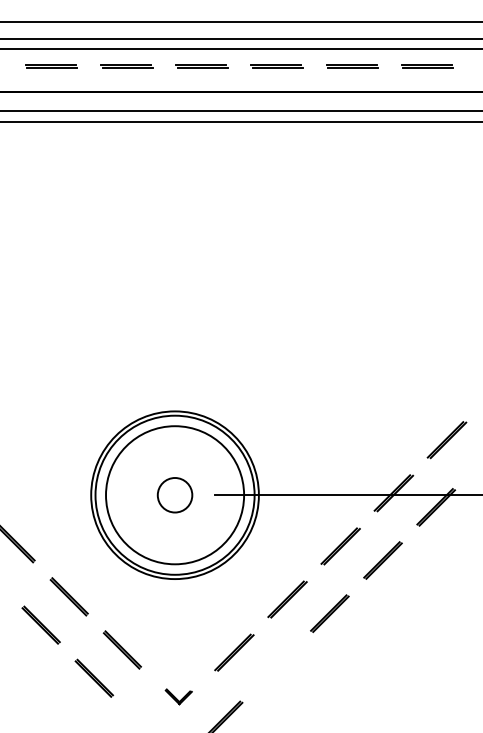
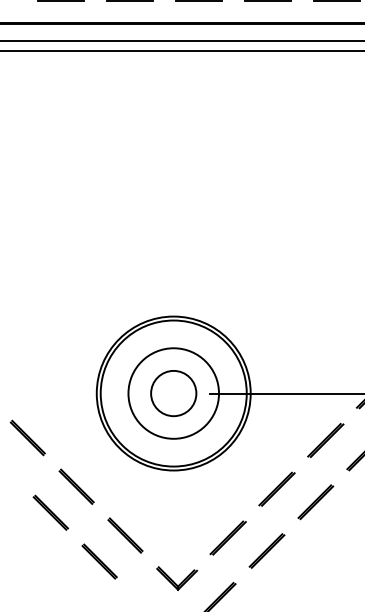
circle: (174, 494) -> (173, 392), size x0.71
circle: (174, 494) -> (173, 392), size x1.43
part: (276, 666) -> (266, 550), added
part: (178, 696) -> (176, 578), size x1.67

